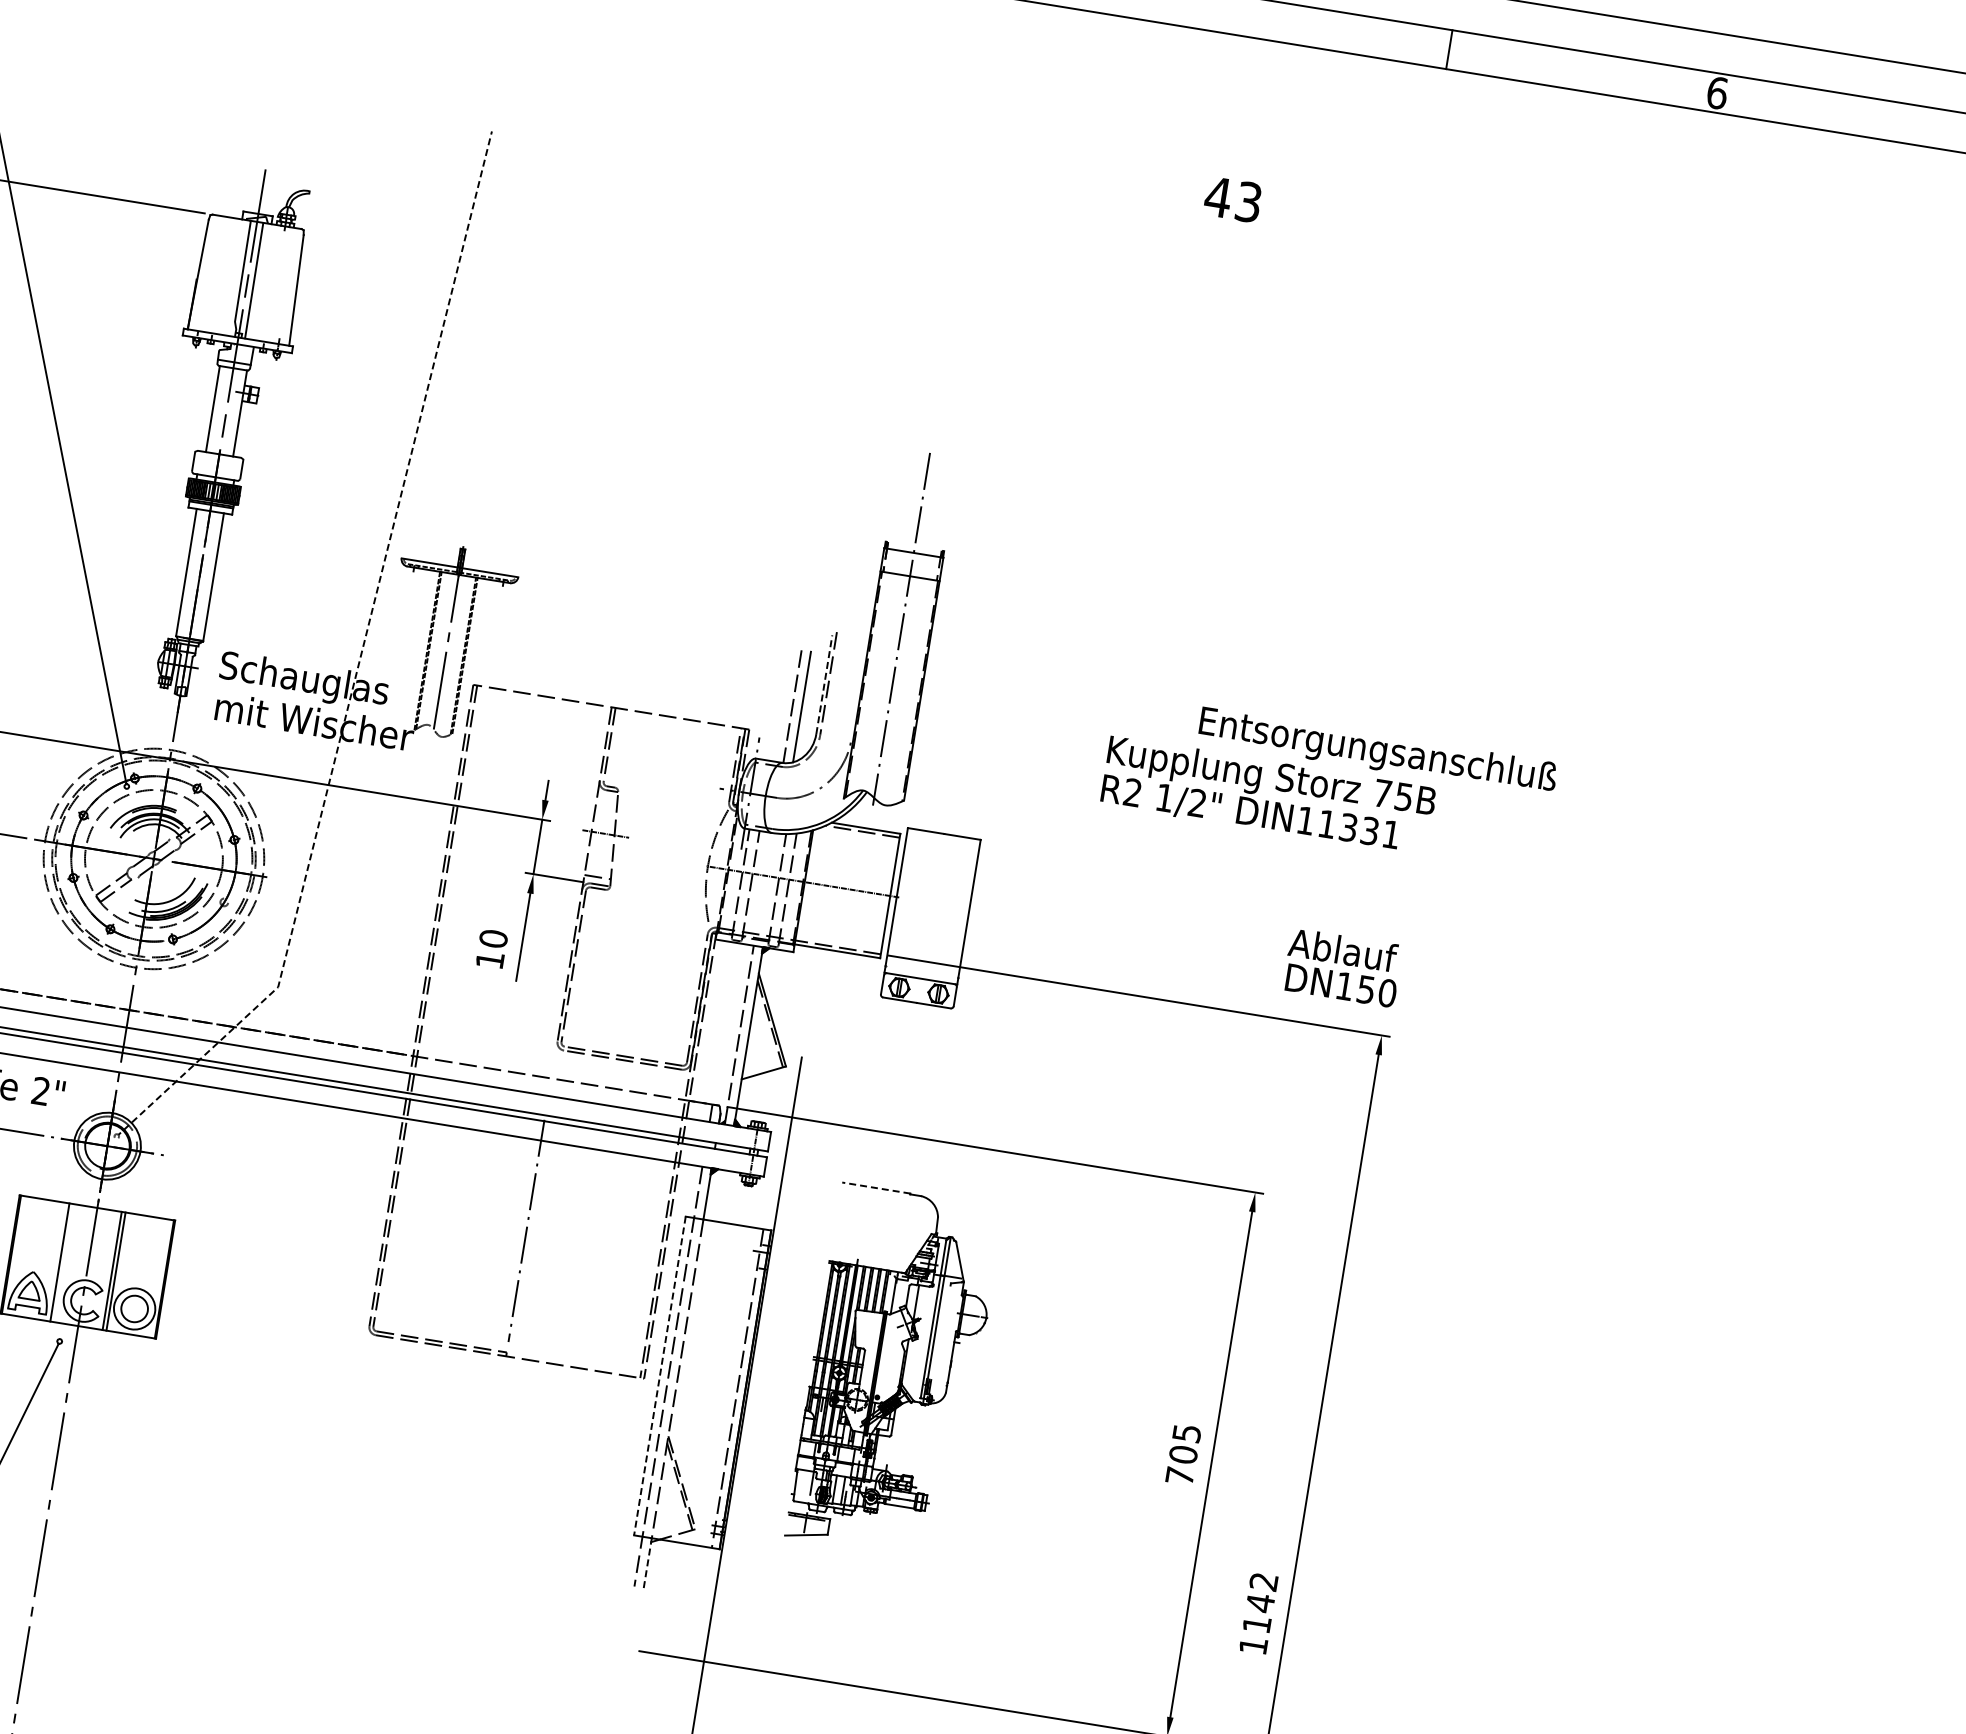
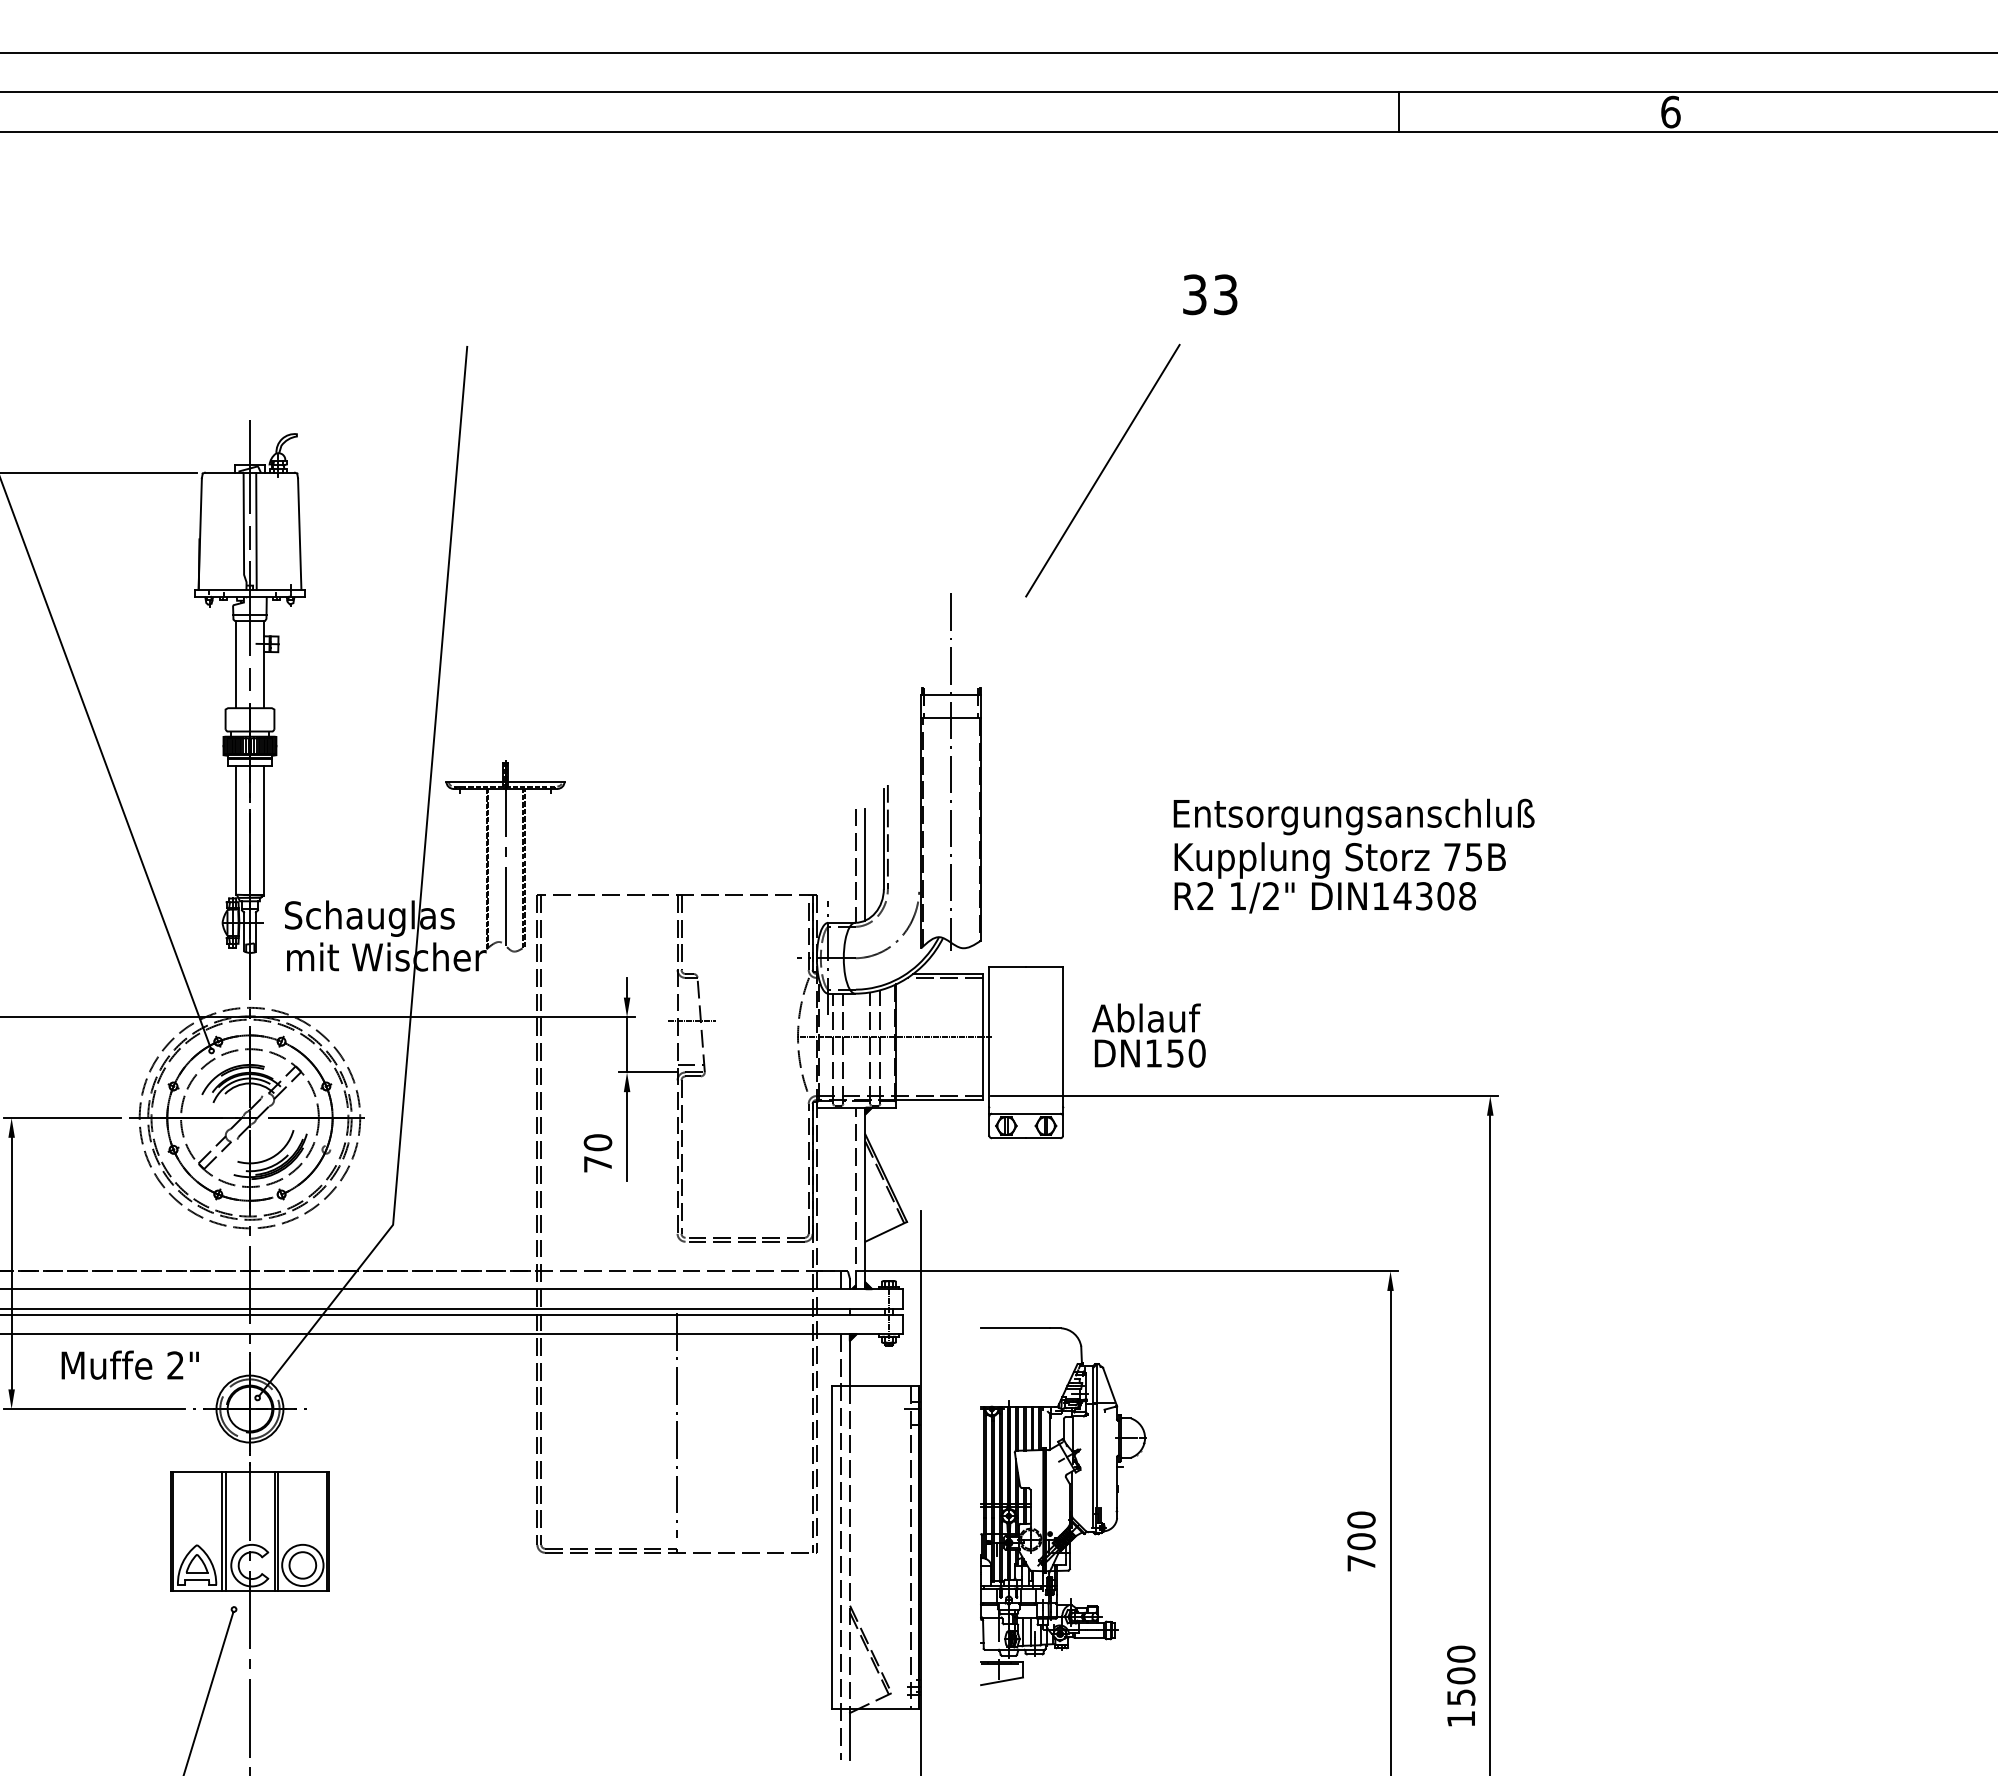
text: (1218, 196) -> (1194, 294), 43 -> 33
line: (1099, 355) -> (1102, 470), added
line: (354, 681) -> (419, 910), dashed -> solid
line: (824, 684) -> (883, 838), dashed -> solid
text: (1377, 751) -> (1353, 816), moved
text: (1358, 829) -> (1434, 896), DIN11331 -> DIN14308
text: (489, 960) -> (597, 1164), 10 -> 70
text: (1342, 967) -> (1148, 1035), moved
line: (876, 1188) -> (1015, 1327), dashed -> solid
line: (63, 1263) -> (225, 1531), added
line: (660, 1376) -> (832, 1548), dashed -> solid
text: (1187, 1432) -> (1361, 1519), 705 -> 700
line: (648, 1562) -> (850, 1733), dashed -> solid
text: (1260, 1602) -> (1461, 1675), 1142 -> 1500

